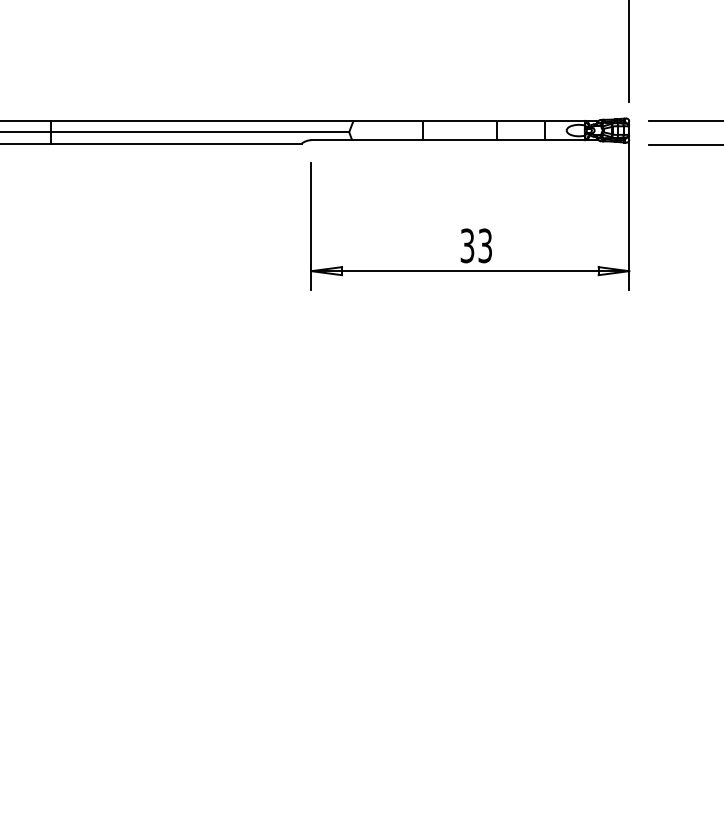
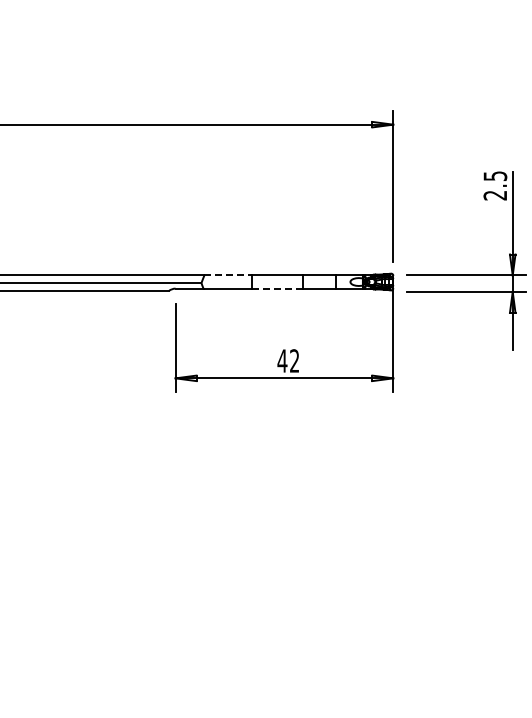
line: (388, 121) -> (228, 275), solid -> dashed
line: (460, 140) -> (277, 288), solid -> dashed
text: (476, 245) -> (288, 360), 33 -> 42

